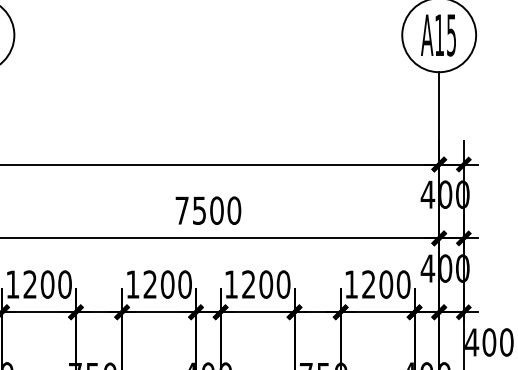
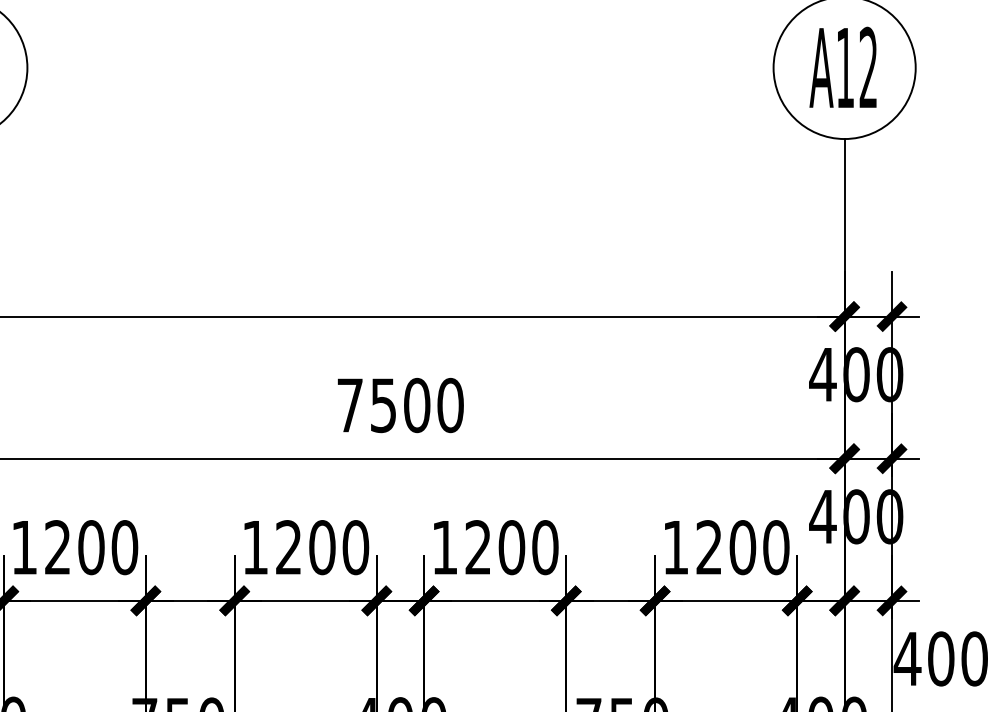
text: (451, 35) -> (868, 68), A15 -> A12

